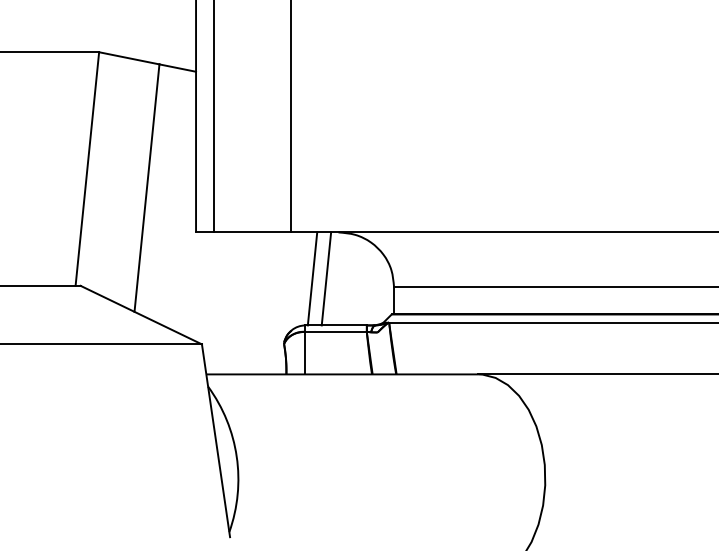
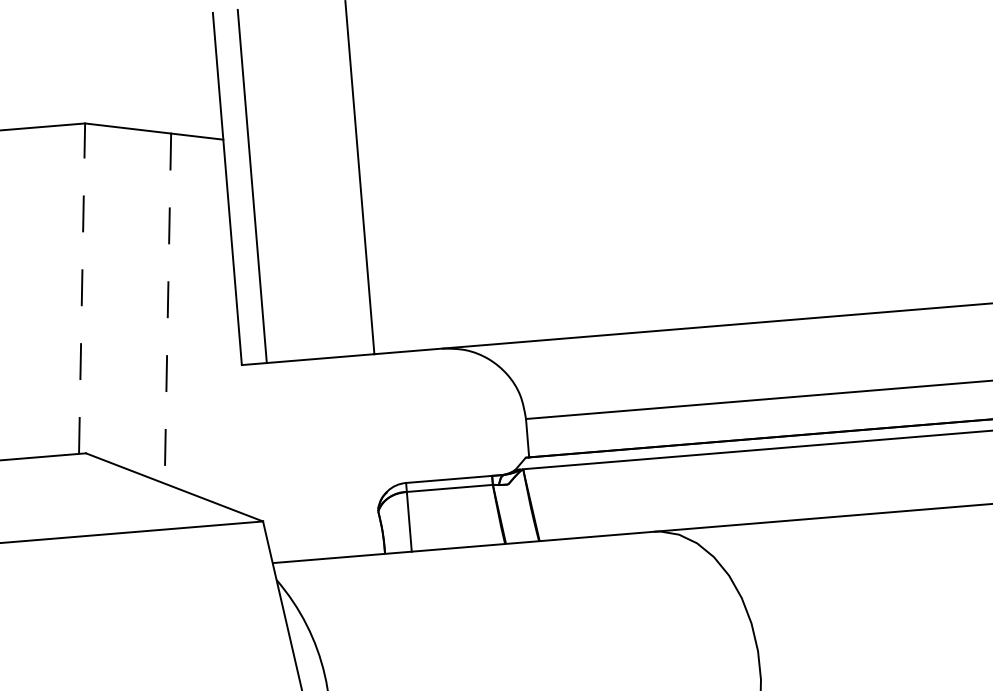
line: (87, 168) -> (82, 287), solid -> dashed
line: (146, 188) -> (167, 309), solid -> dashed
line: (312, 278) -> (410, 416), removed
line: (326, 278) -> (430, 414), removed

